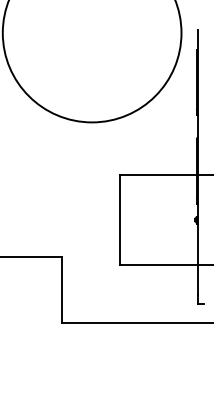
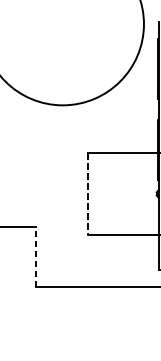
line: (120, 220) -> (88, 194), solid -> dashed
line: (62, 289) -> (35, 257), solid -> dashed

